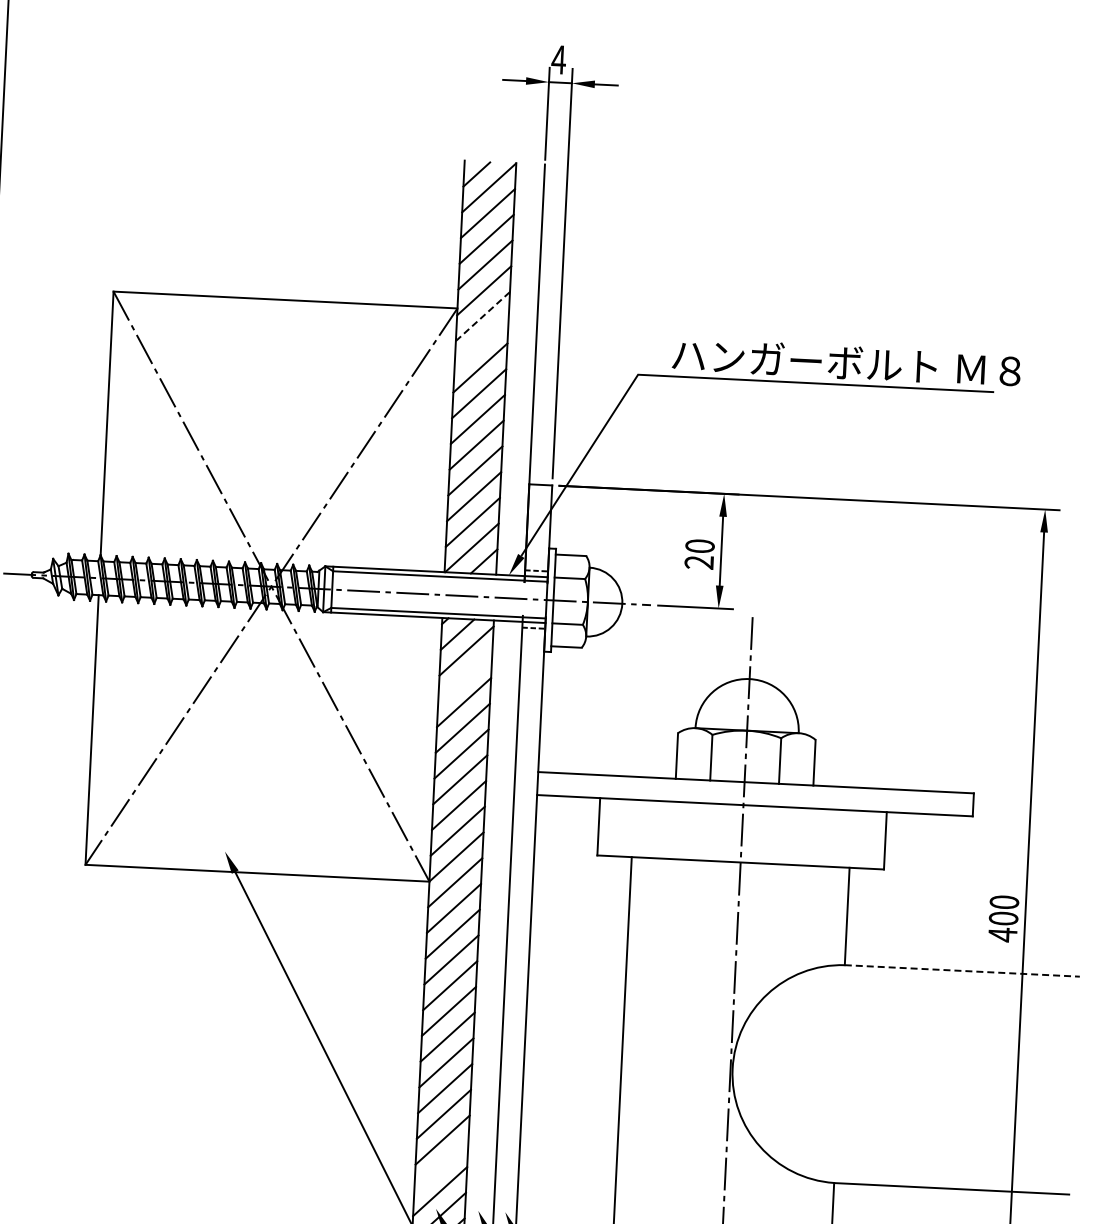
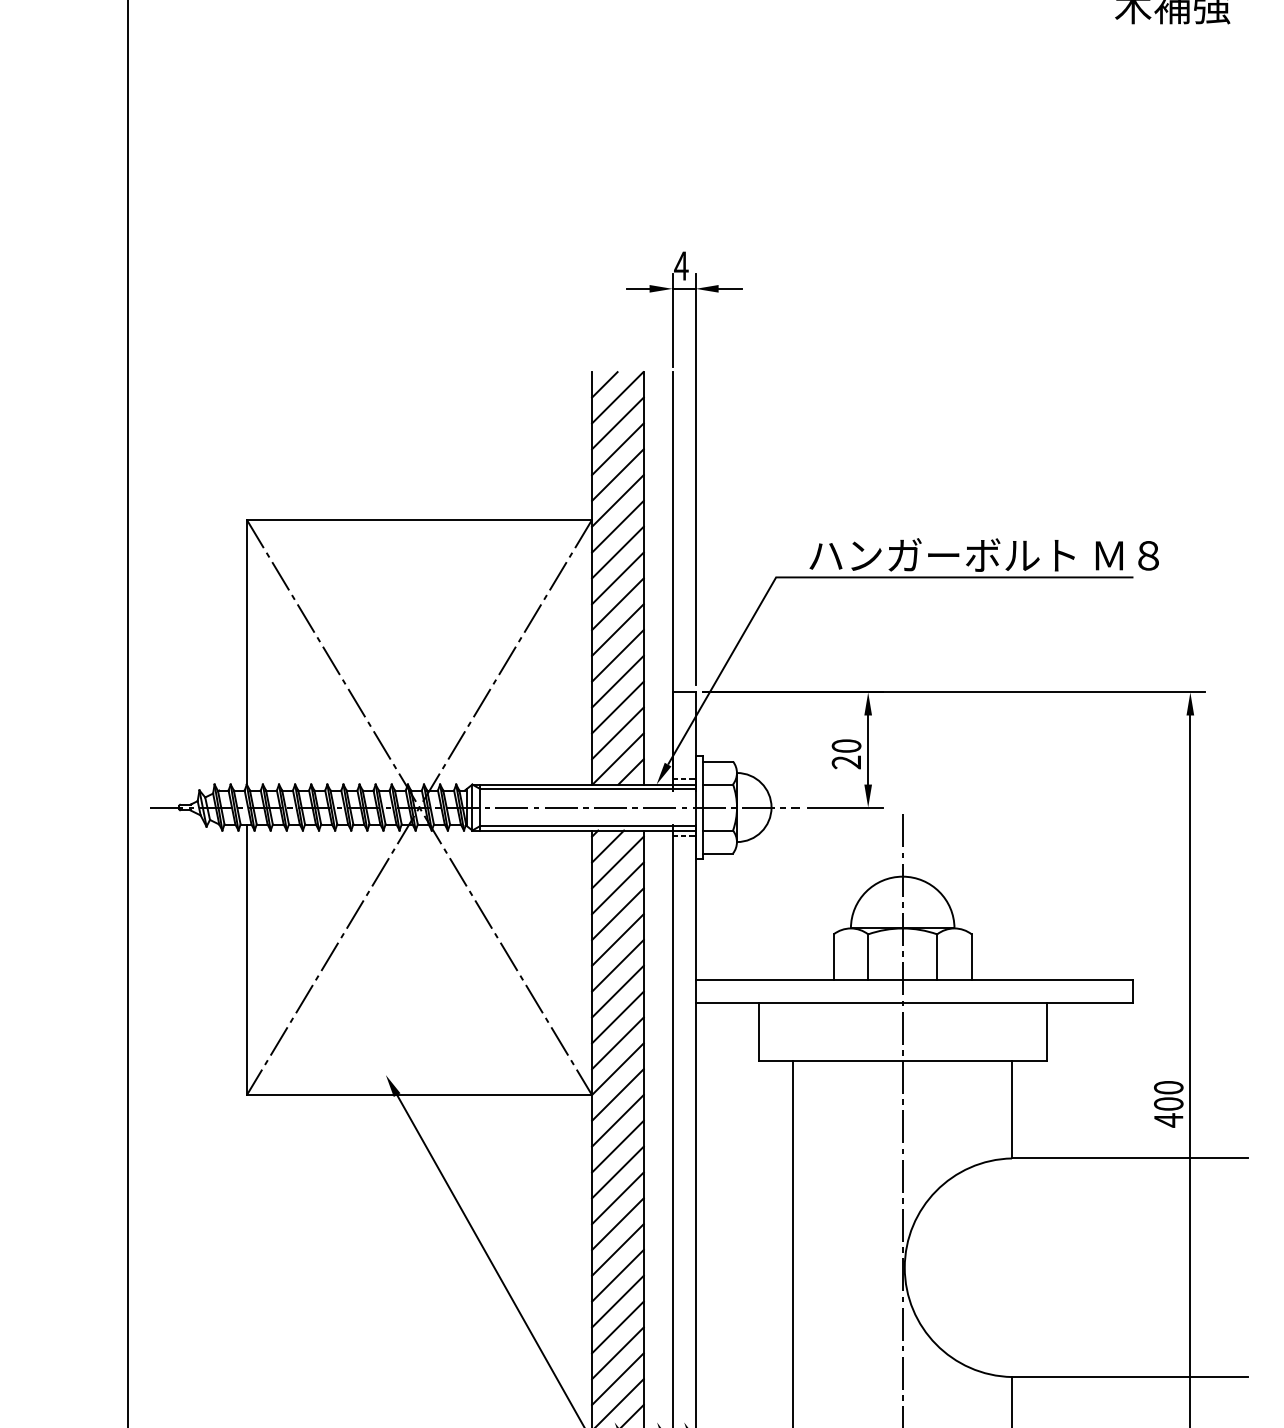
line: (482, 316) -> (617, 526), dashed -> solid
line: (481, 342) -> (617, 552), added
line: (464, 676) -> (617, 888), added
line: (961, 970) -> (1129, 1158), dashed -> solid
line: (440, 1166) -> (617, 1379), added

